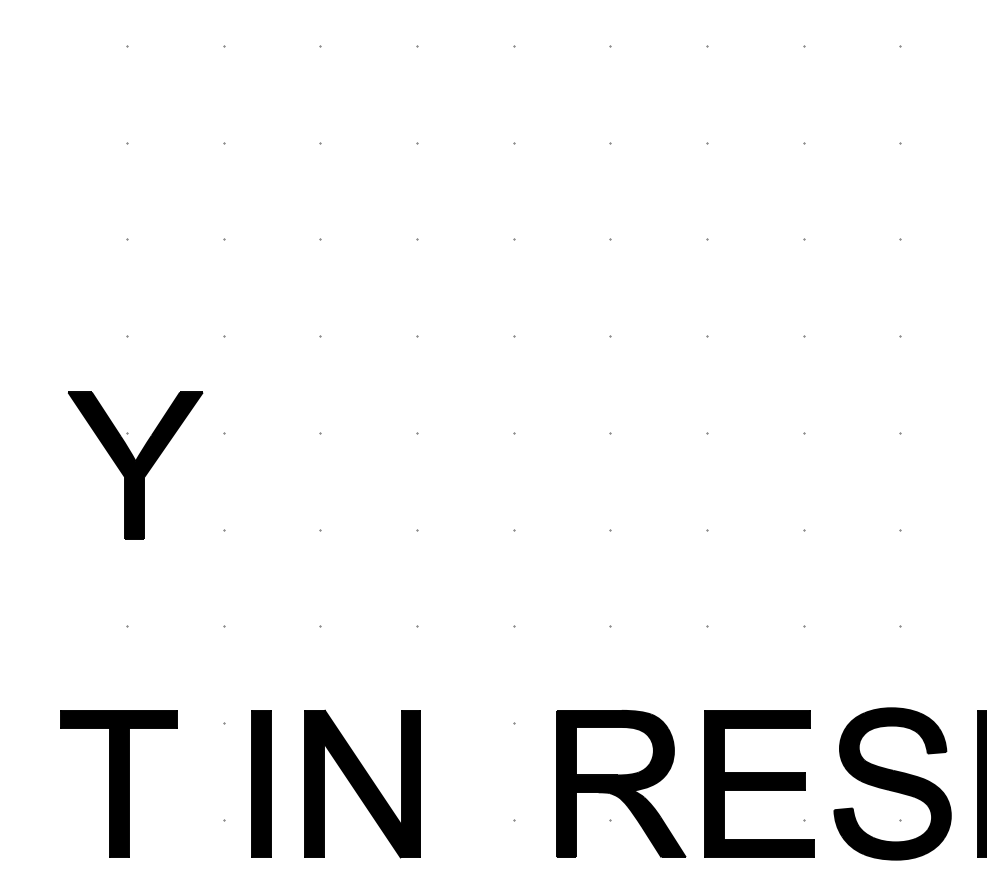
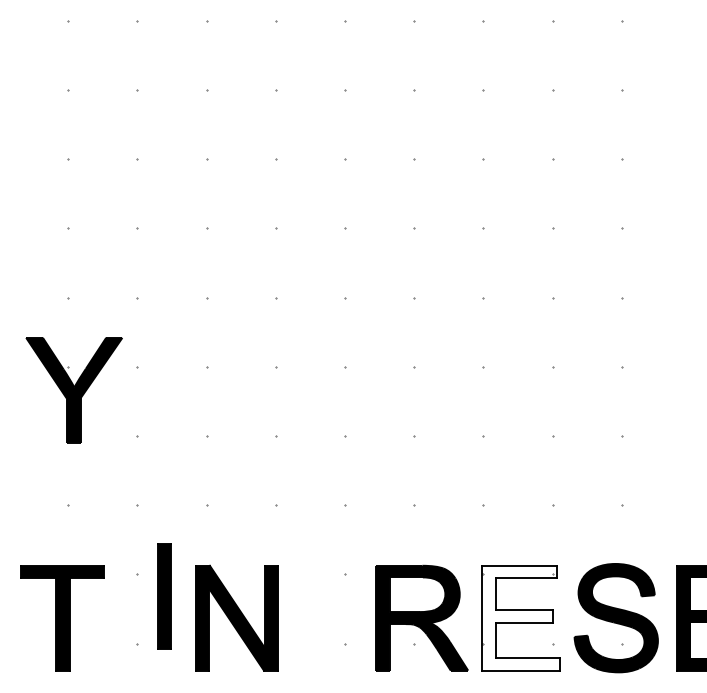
fill: (758, 783) -> (520, 617), removed
part: (261, 784) -> (164, 596), moved

